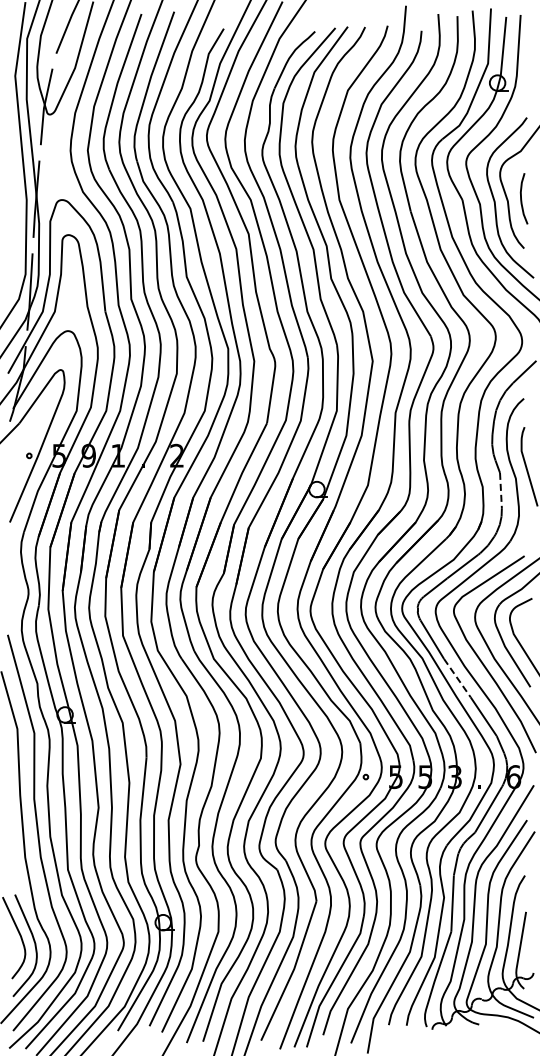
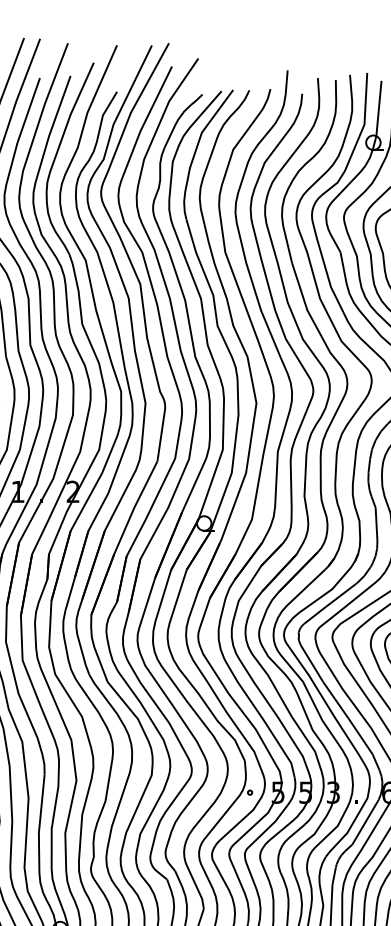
line: (500, 490) -> (376, 524), dashed -> solid
line: (457, 678) -> (335, 700), dashed -> solid

